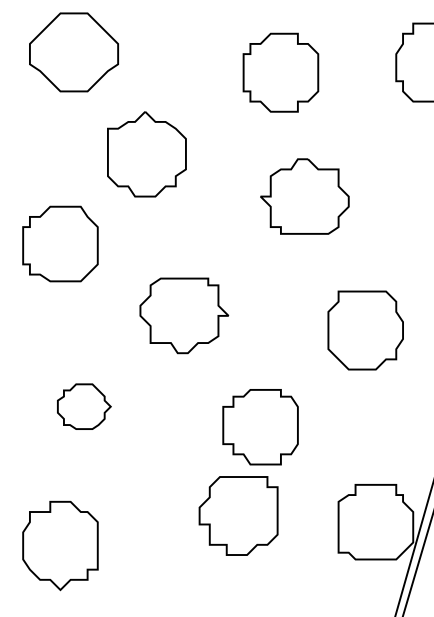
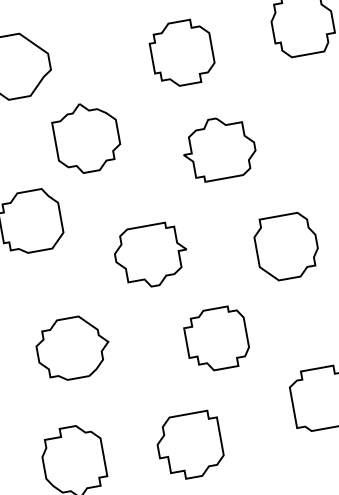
part: (184, 315) -> (151, 255), moved
part: (84, 406) -> (73, 347), size x1.67
part: (238, 515) -> (189, 445), moved

